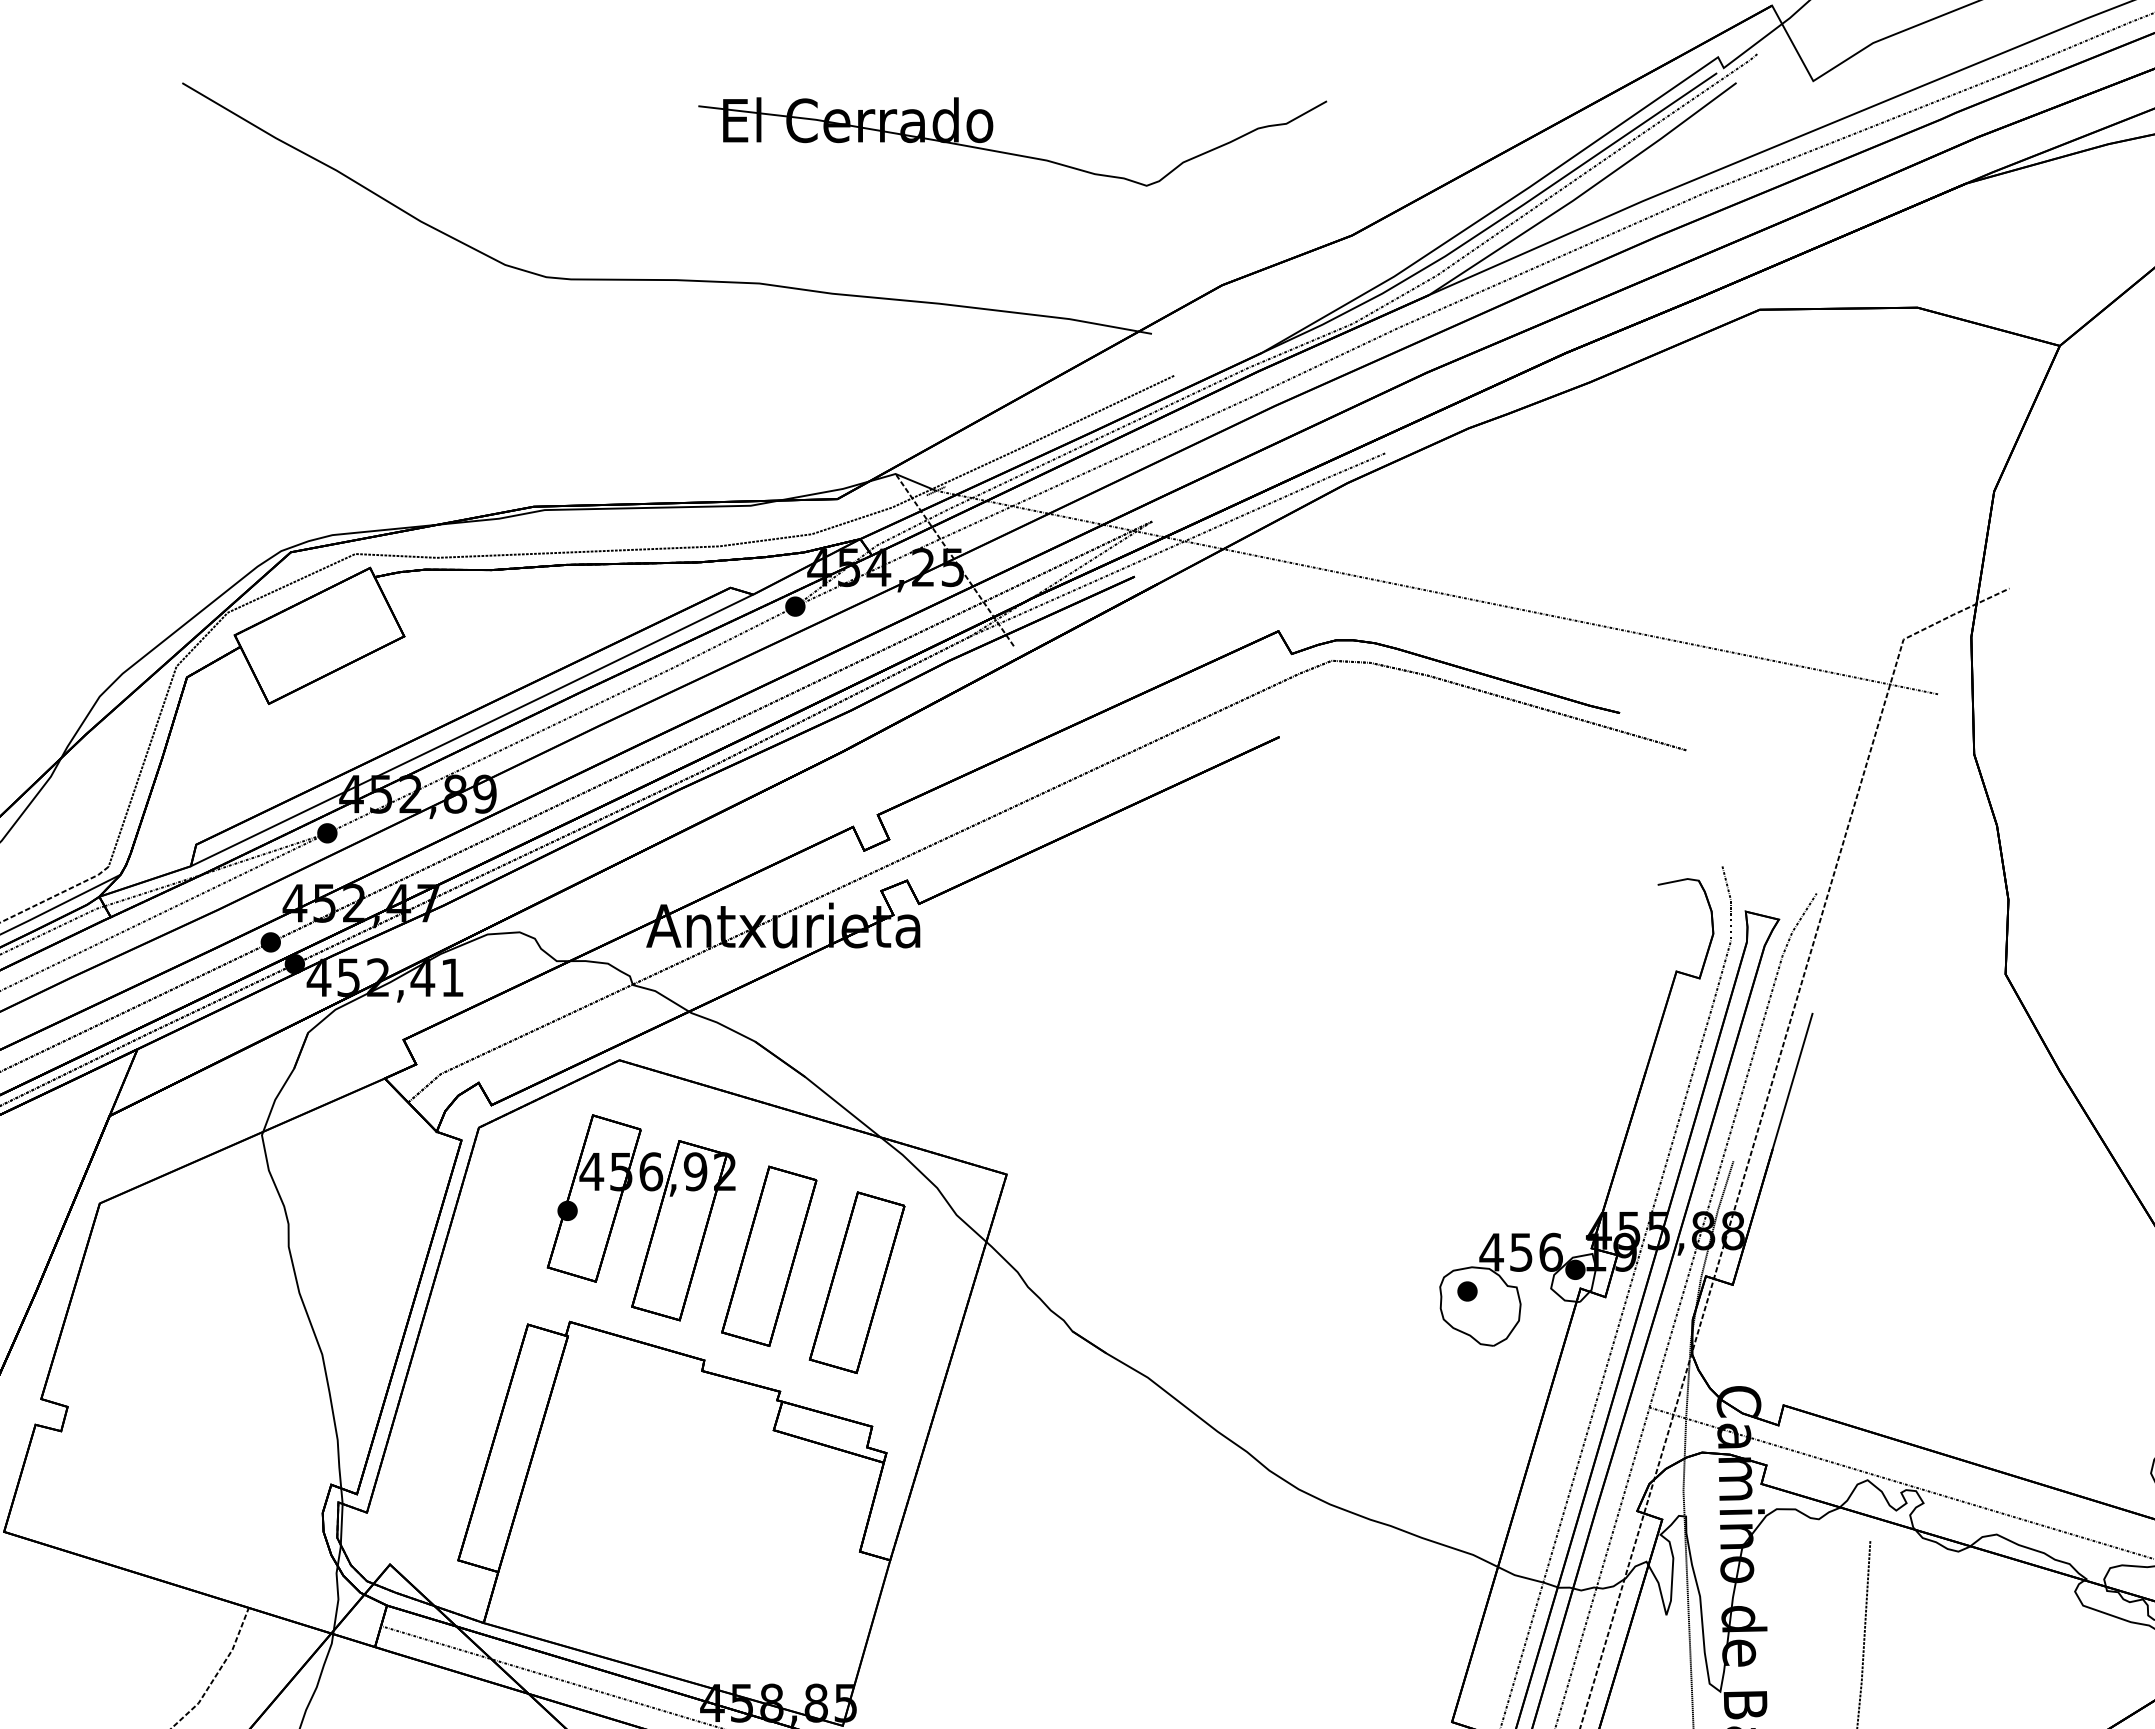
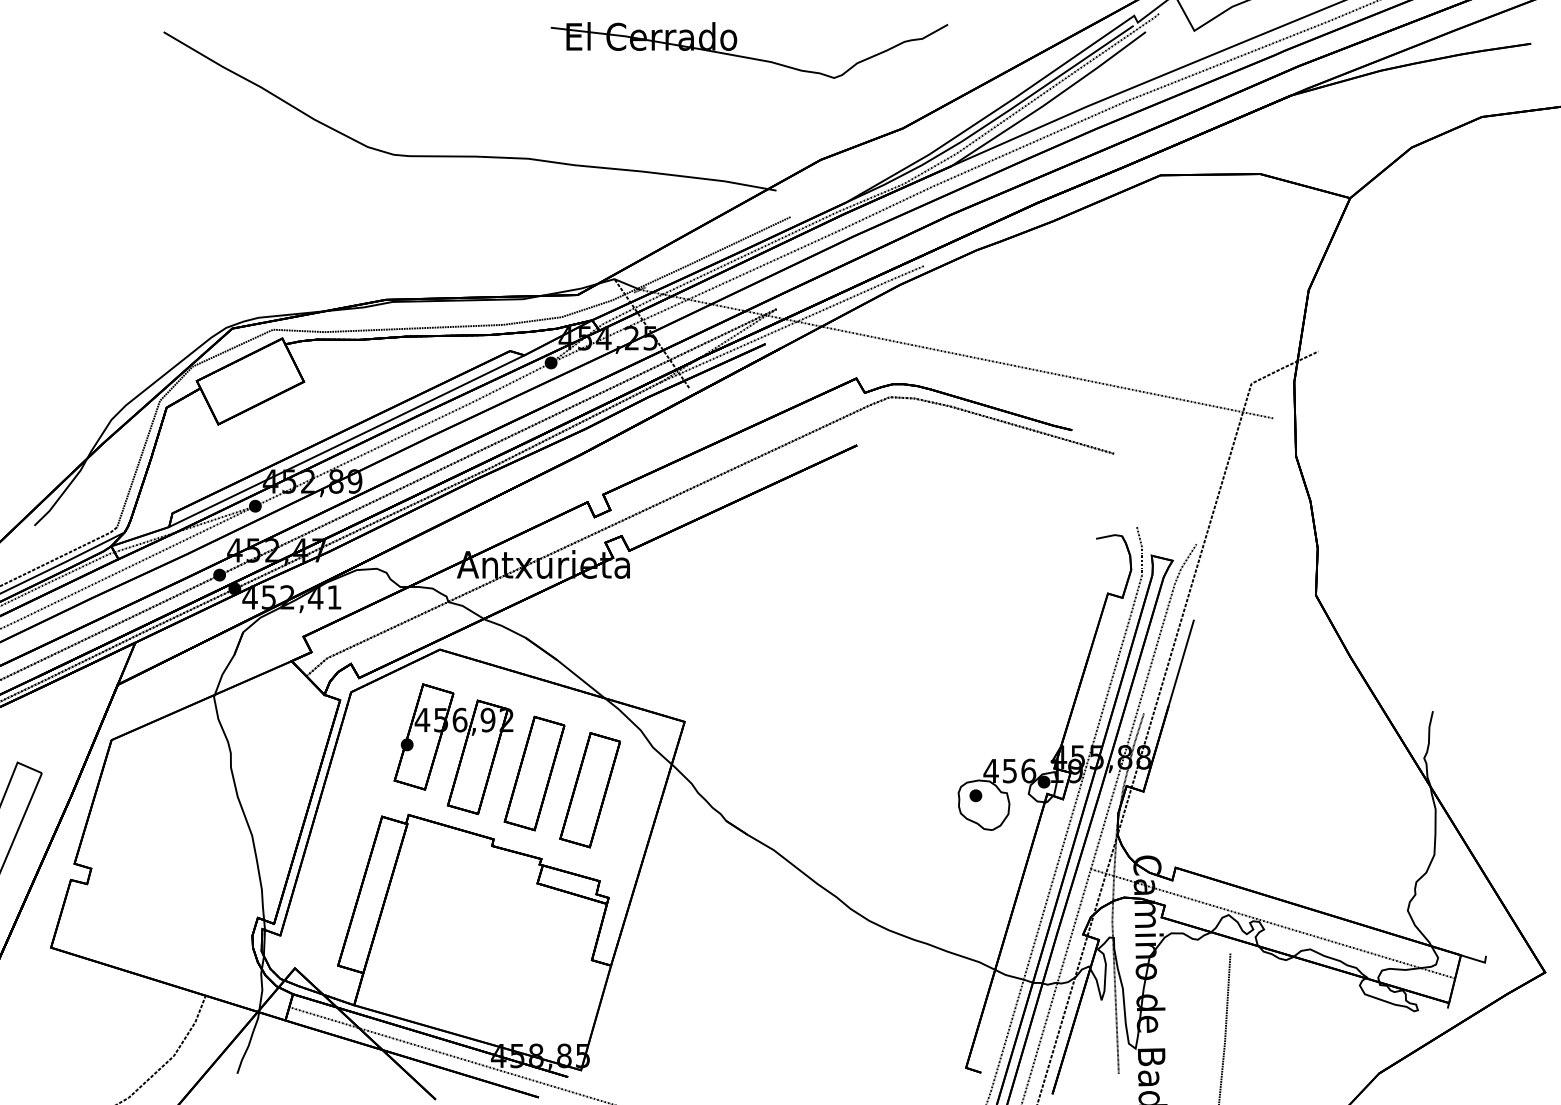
part: (1009, 151) -> (747, 56), moved

